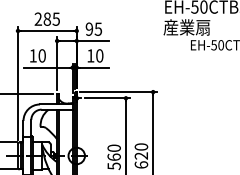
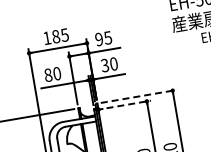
text: (37, 18) -> (46, 37), 285 -> 185
text: (32, 55) -> (47, 74), 10 -> 80
text: (90, 55) -> (104, 65), 10 -> 30
line: (118, 92) -> (138, 96), solid -> dashed
line: (107, 98) -> (128, 104), solid -> dashed

